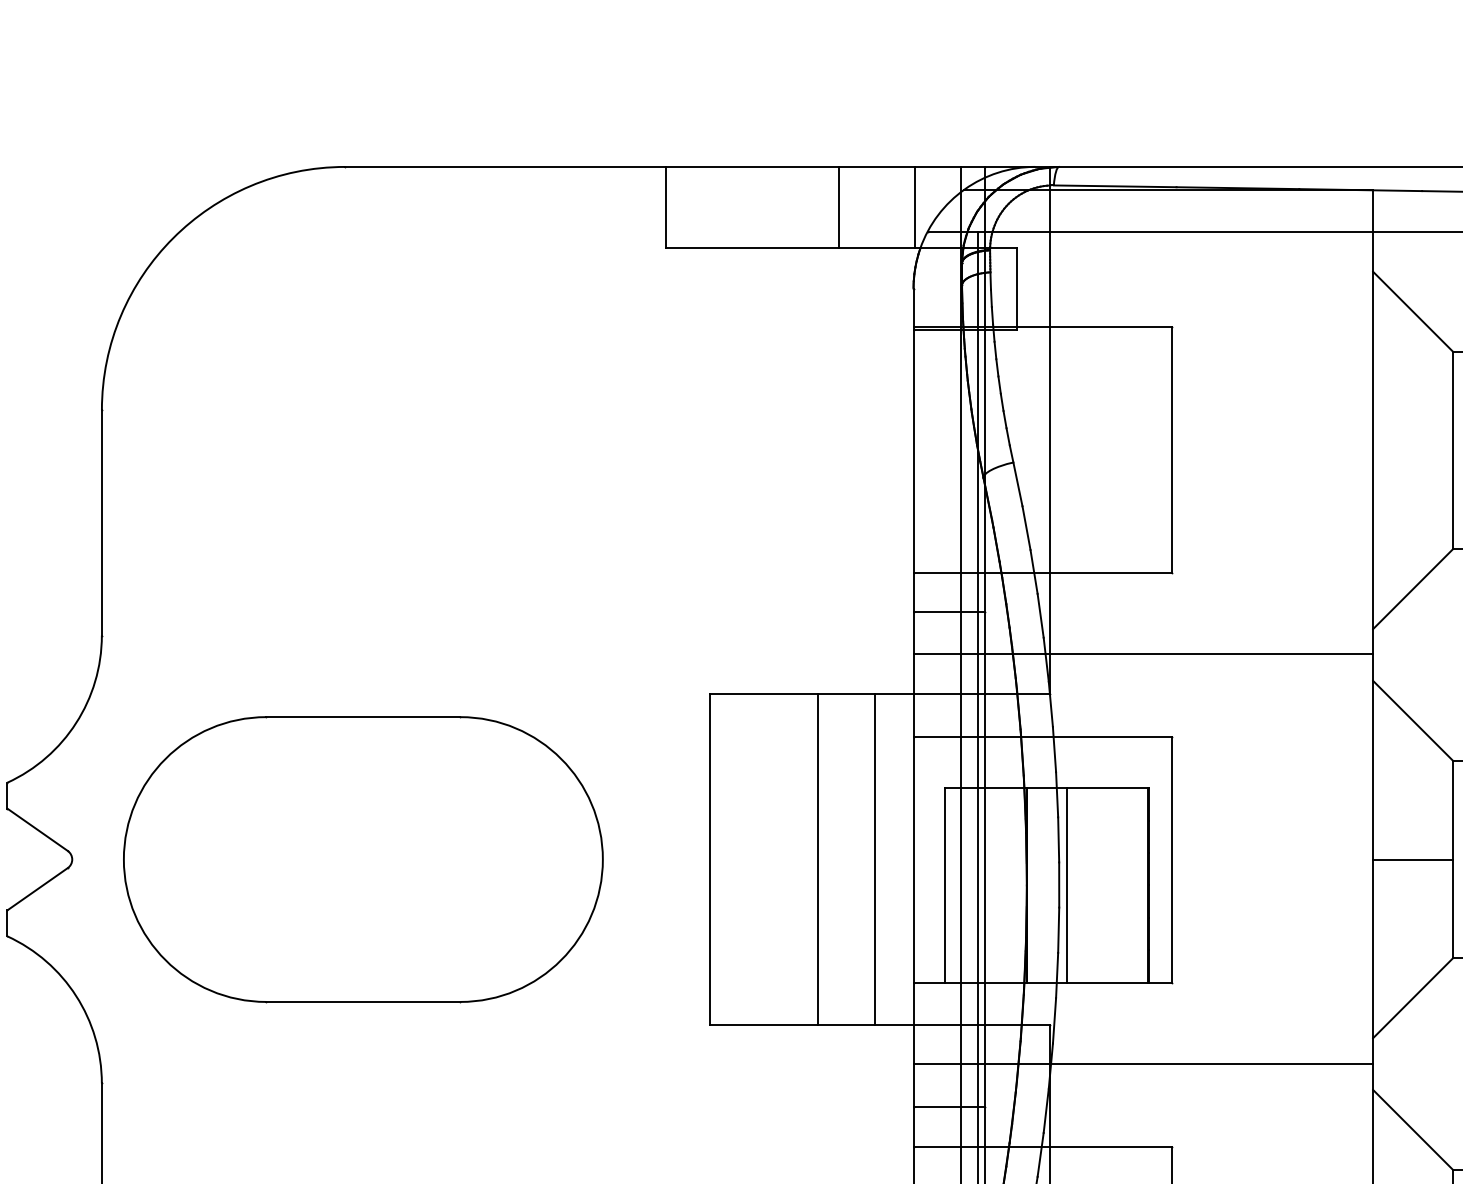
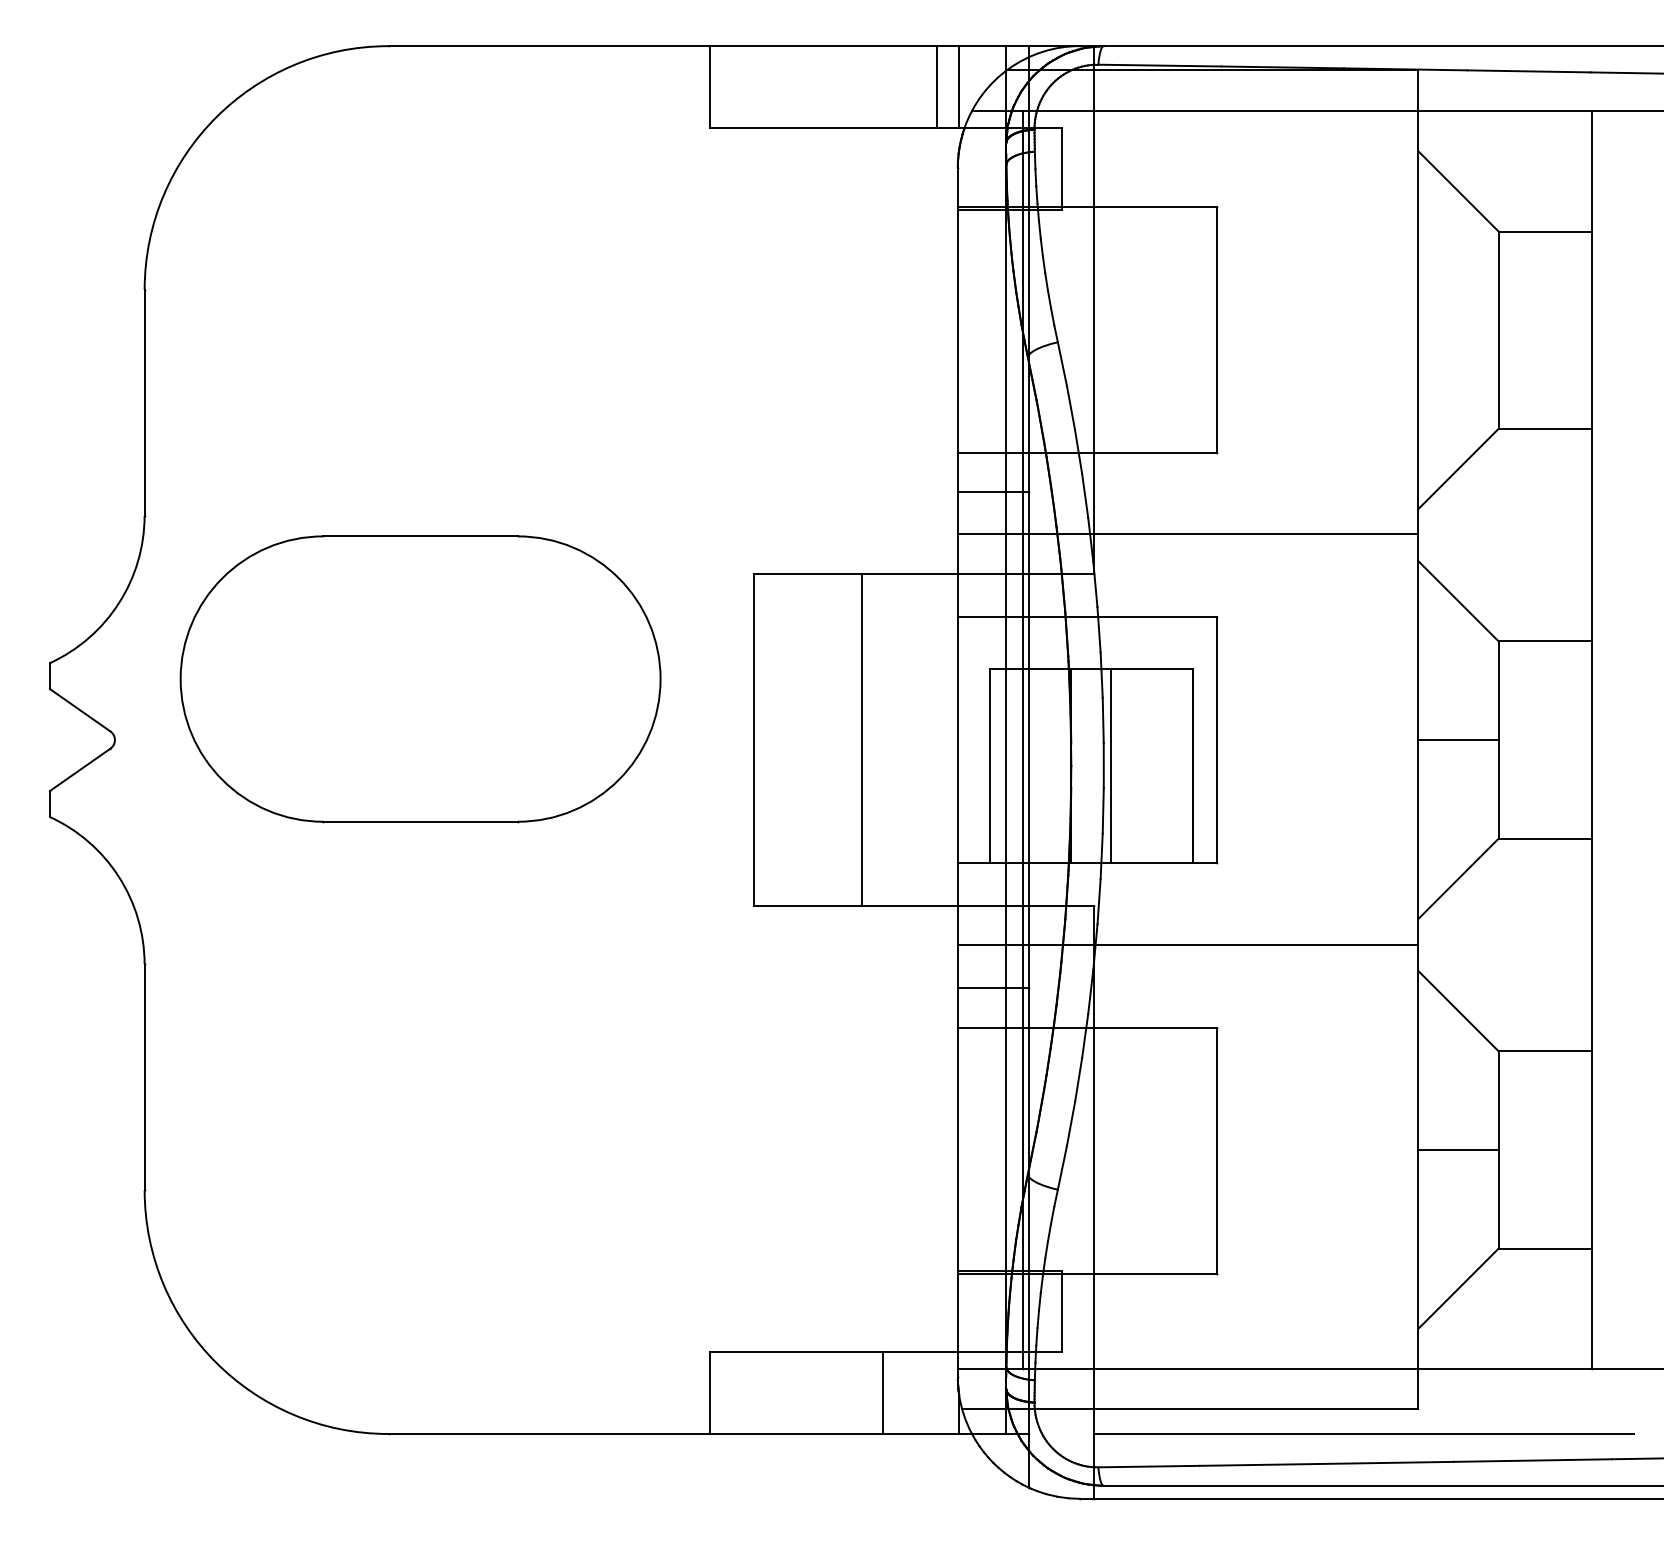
line: (838, 207) -> (936, 86), moved
part: (363, 859) -> (420, 679), moved
line: (874, 859) -> (918, 740), removed

